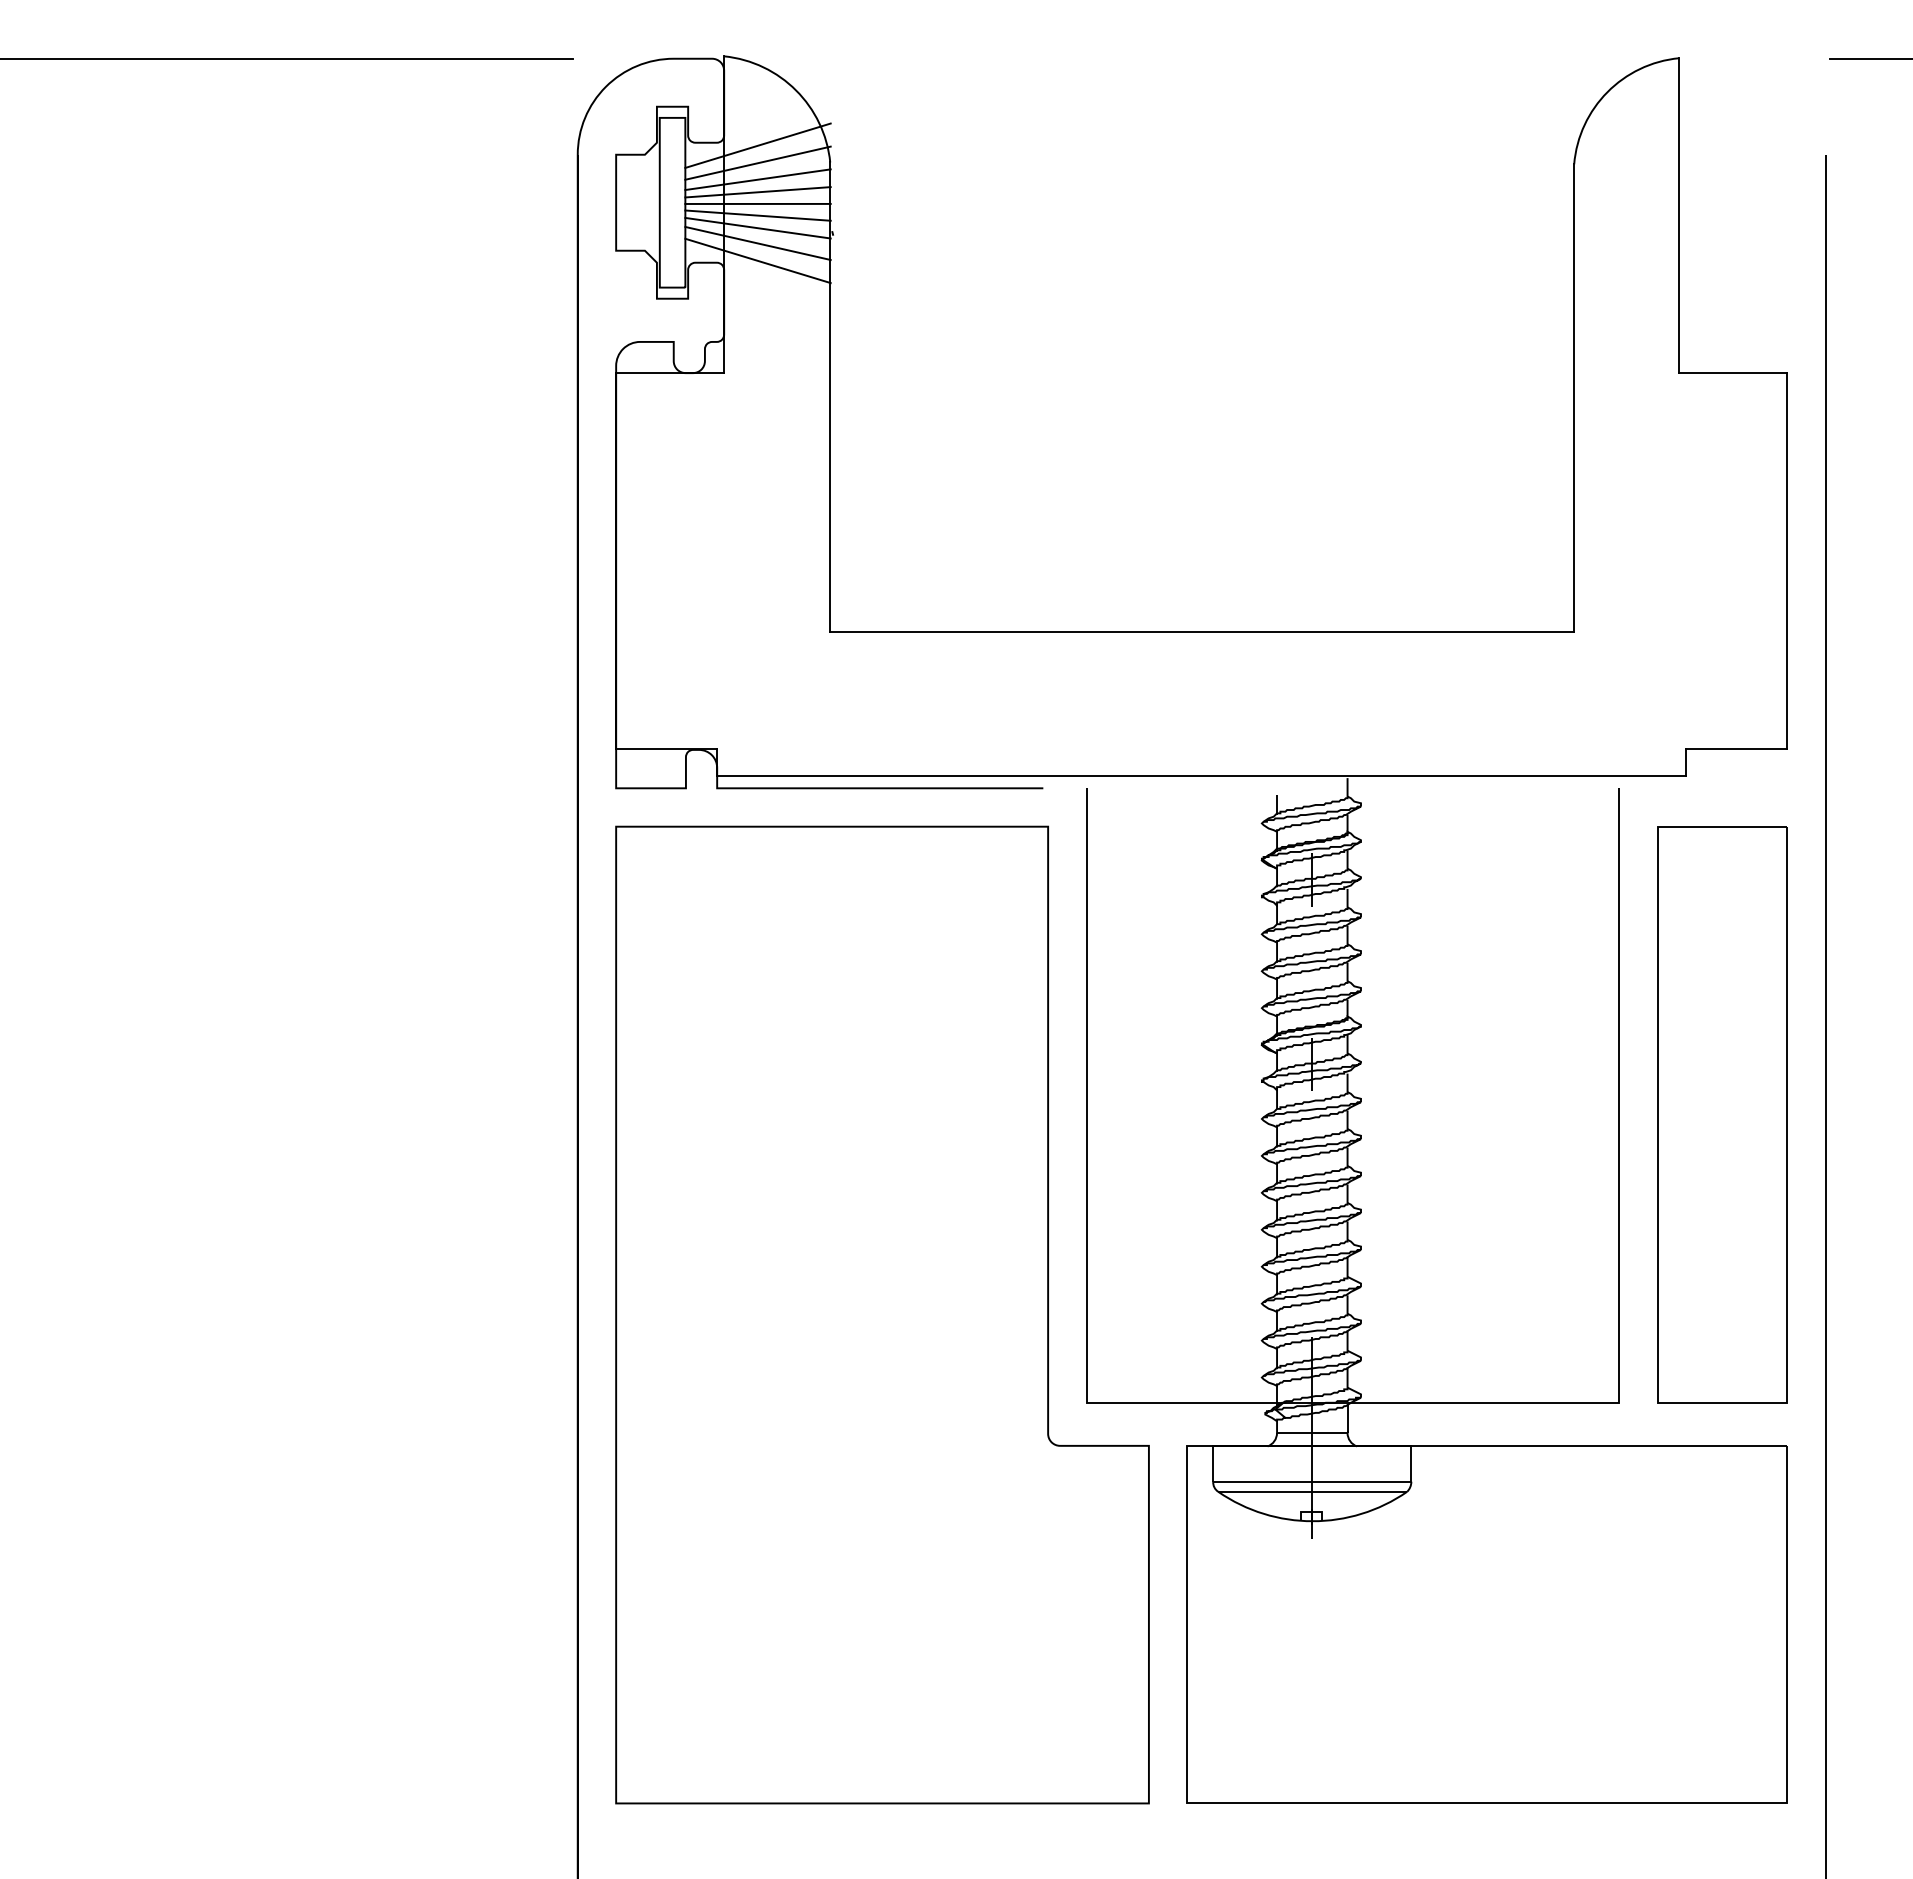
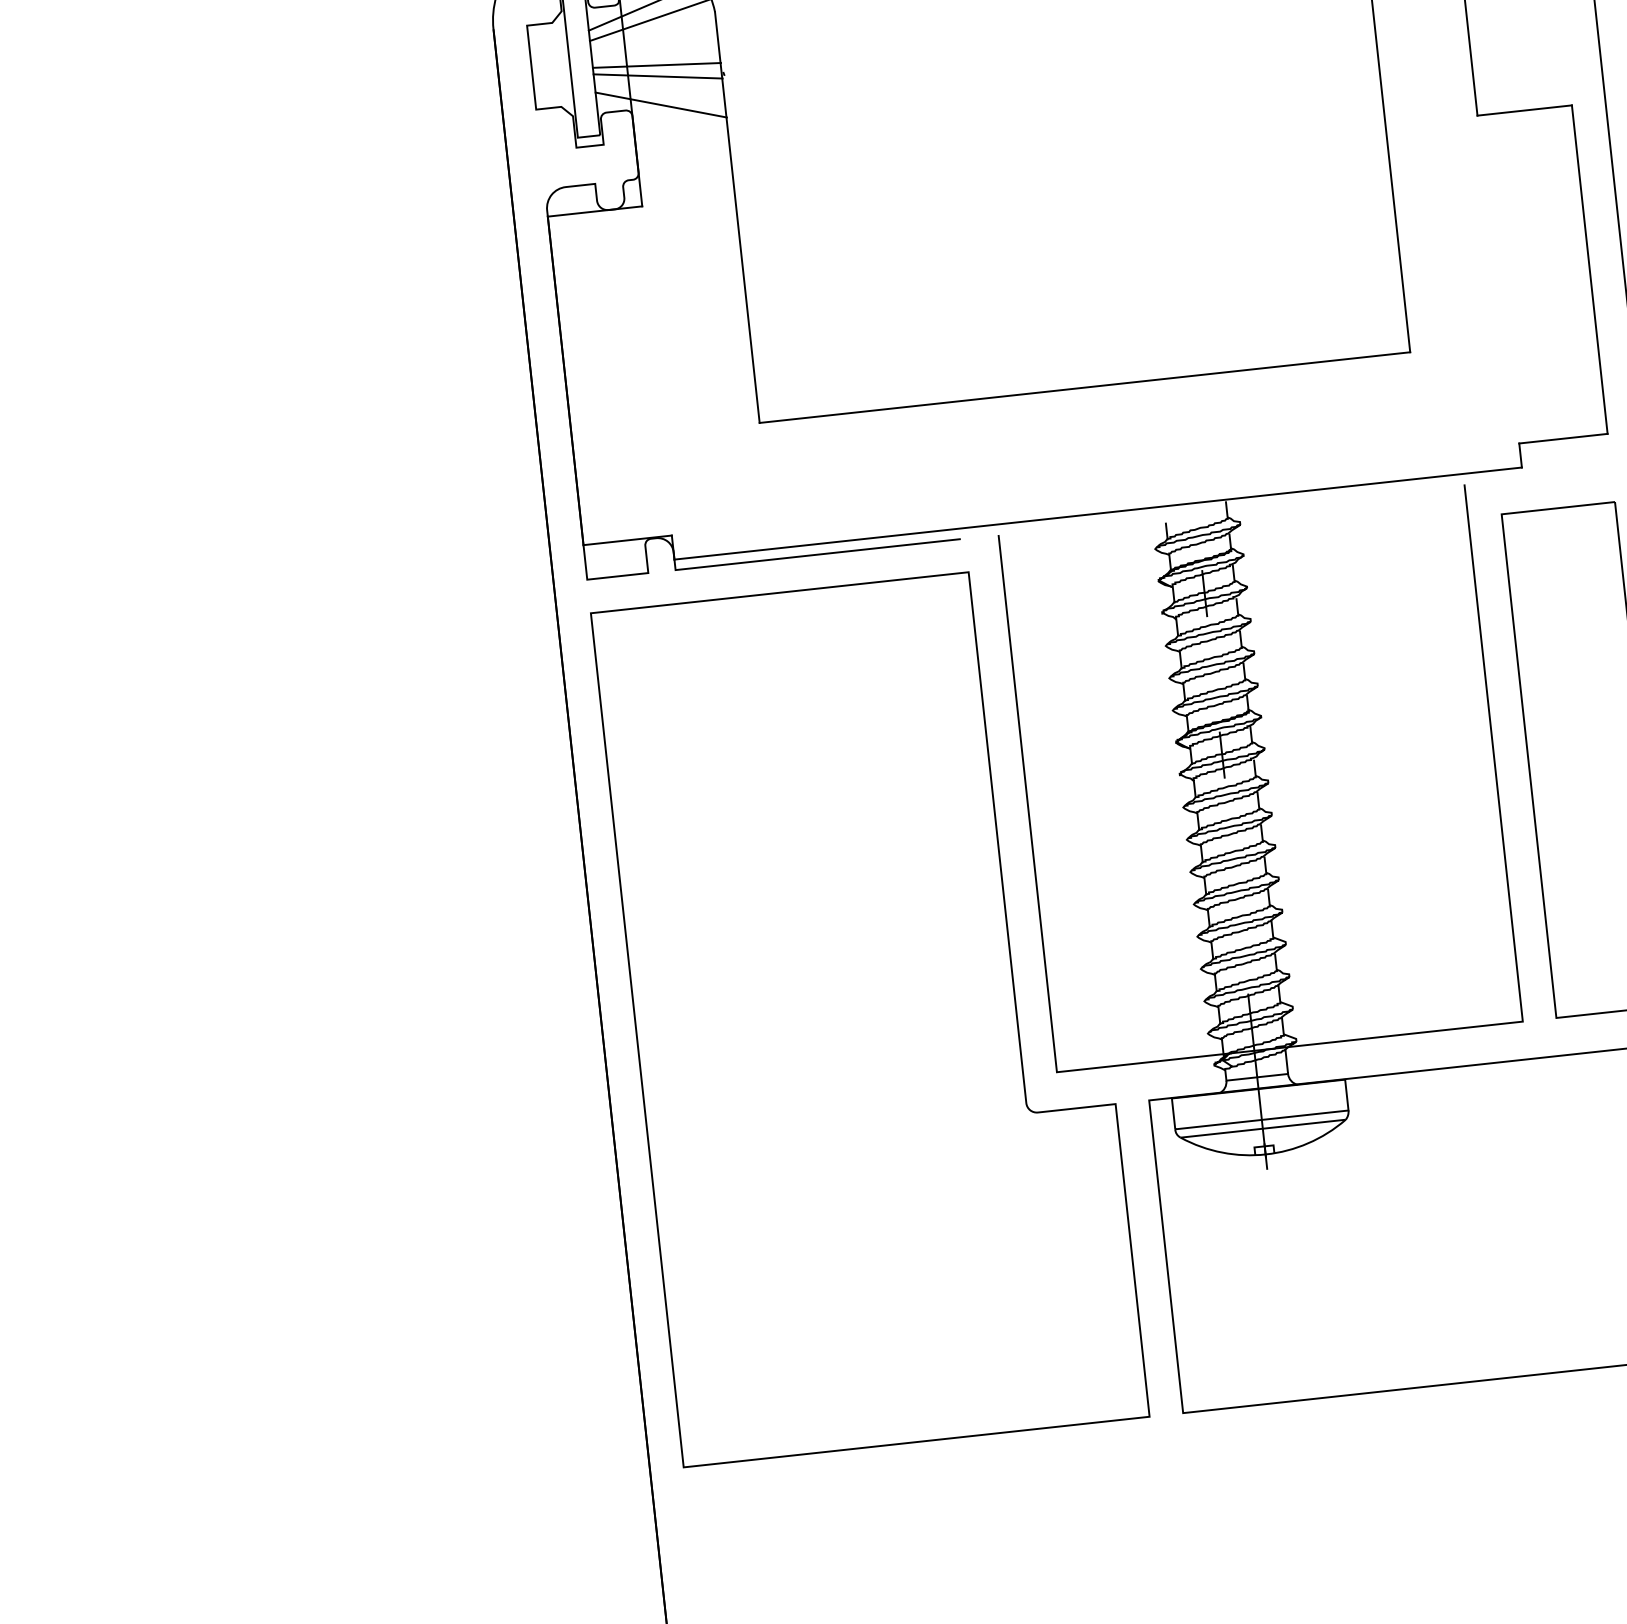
line: (757, 179) -> (653, 33), removed
line: (757, 192) -> (654, 45), removed
line: (757, 203) -> (655, 54), removed
line: (757, 243) -> (659, 89), removed

